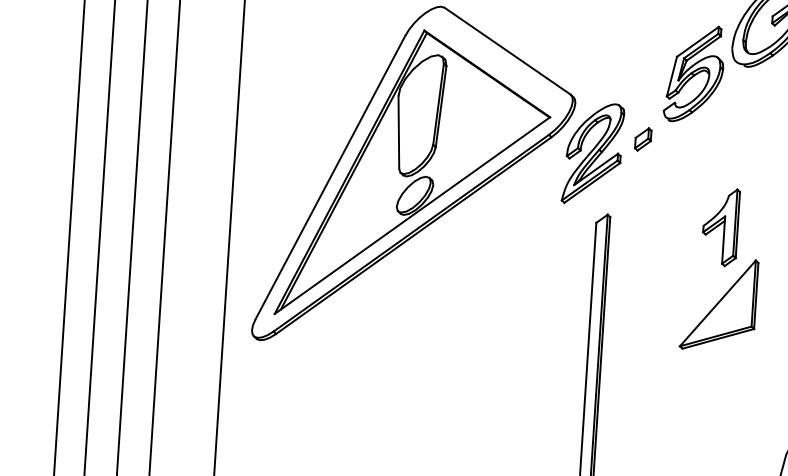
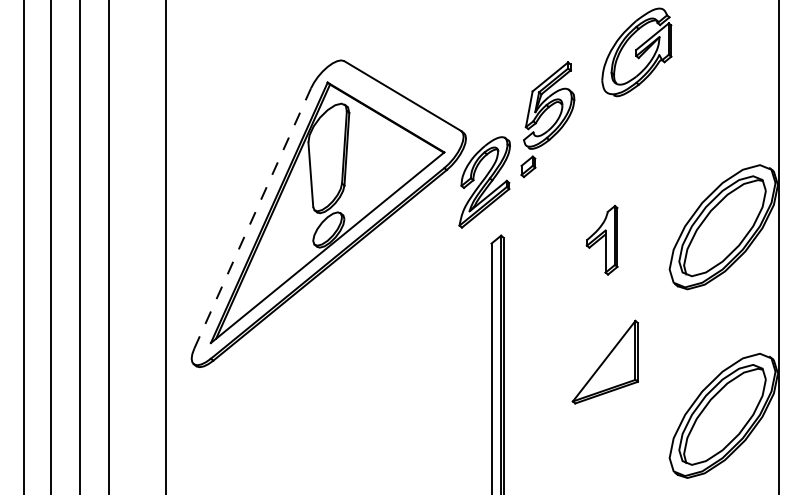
part: (694, 73) -> (549, 105), moved
line: (330, 177) -> (252, 218), solid -> dashed
part: (718, 303) -> (604, 361), moved

